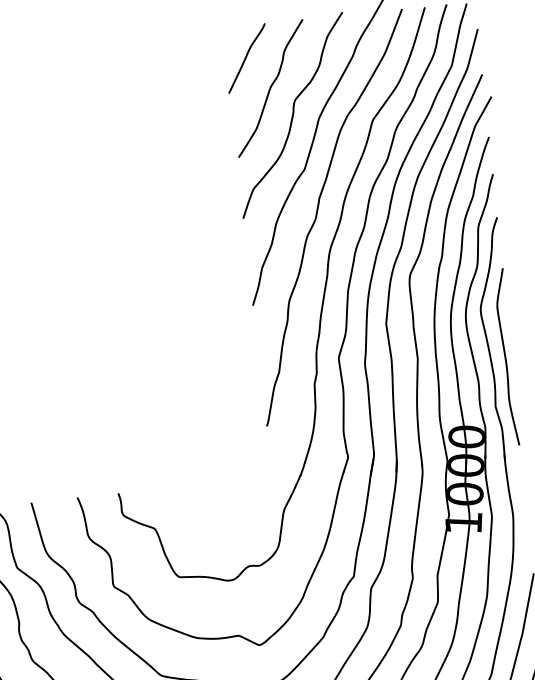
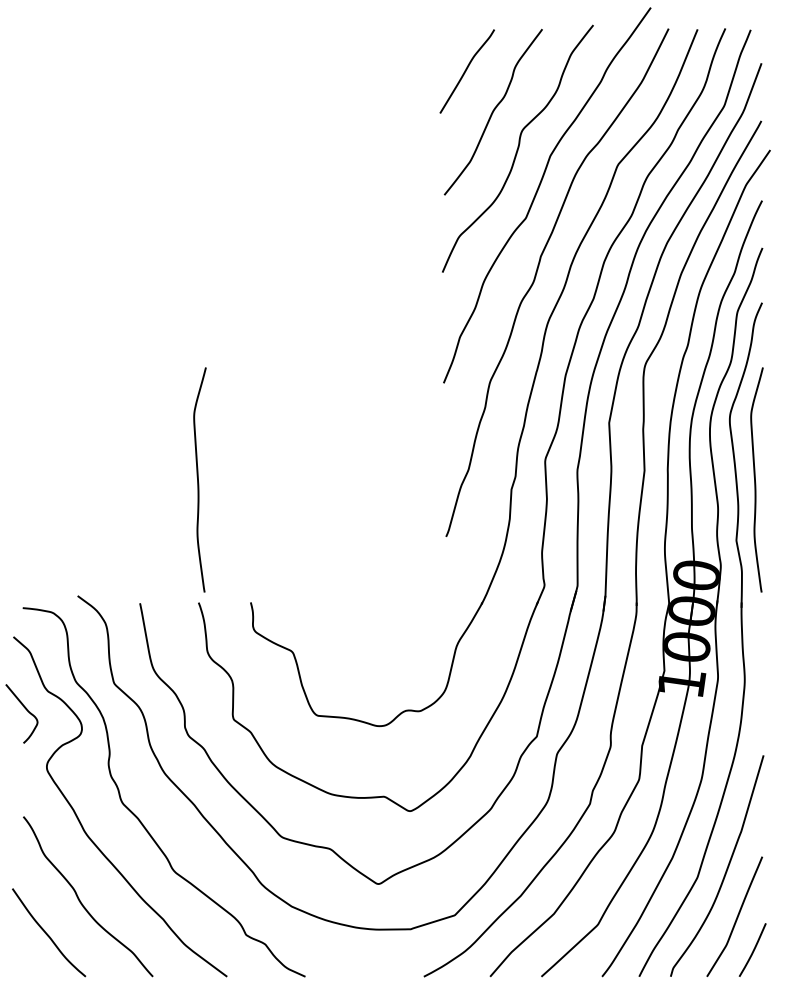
curve: (67, 400) -> (198, 479), added

